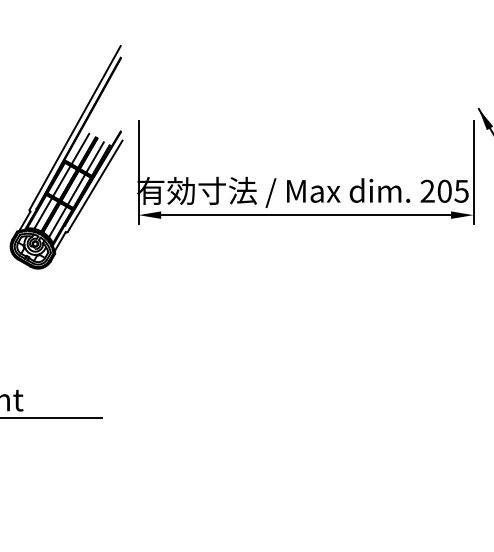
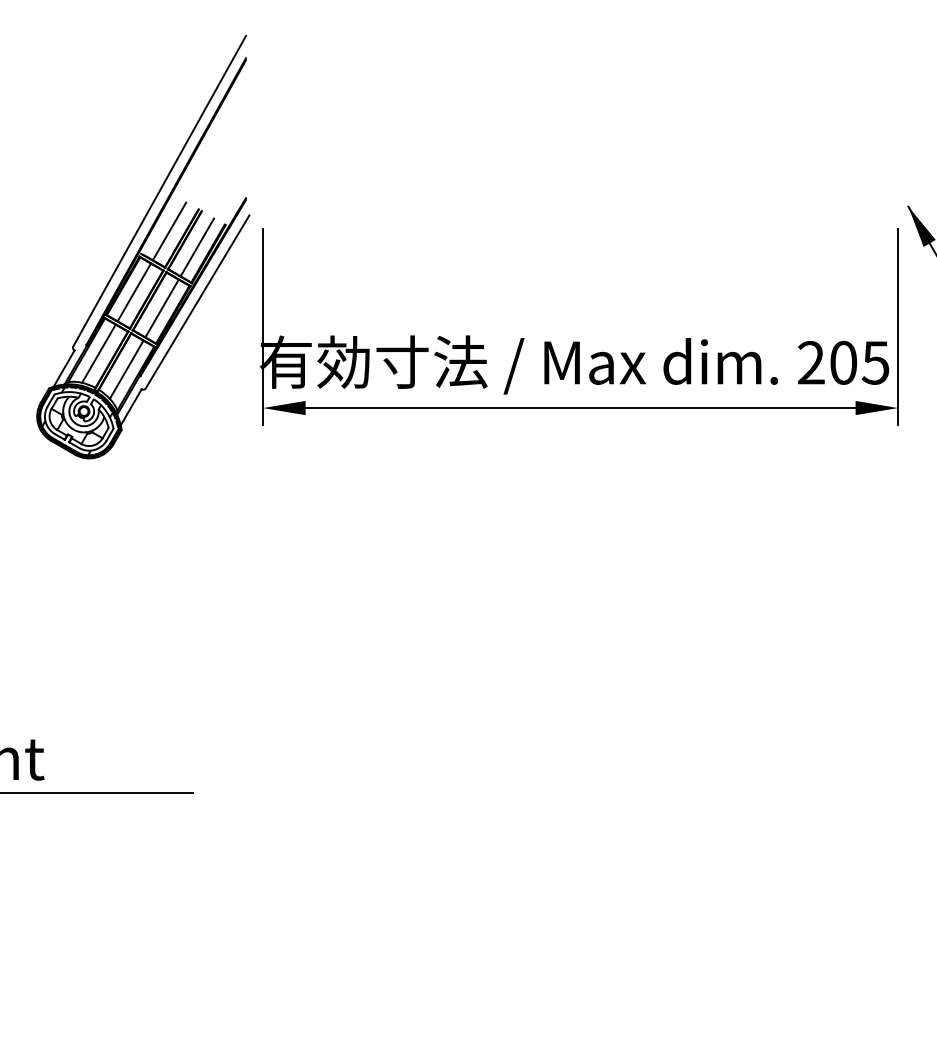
part: (66, 157) -> (143, 247), moved

